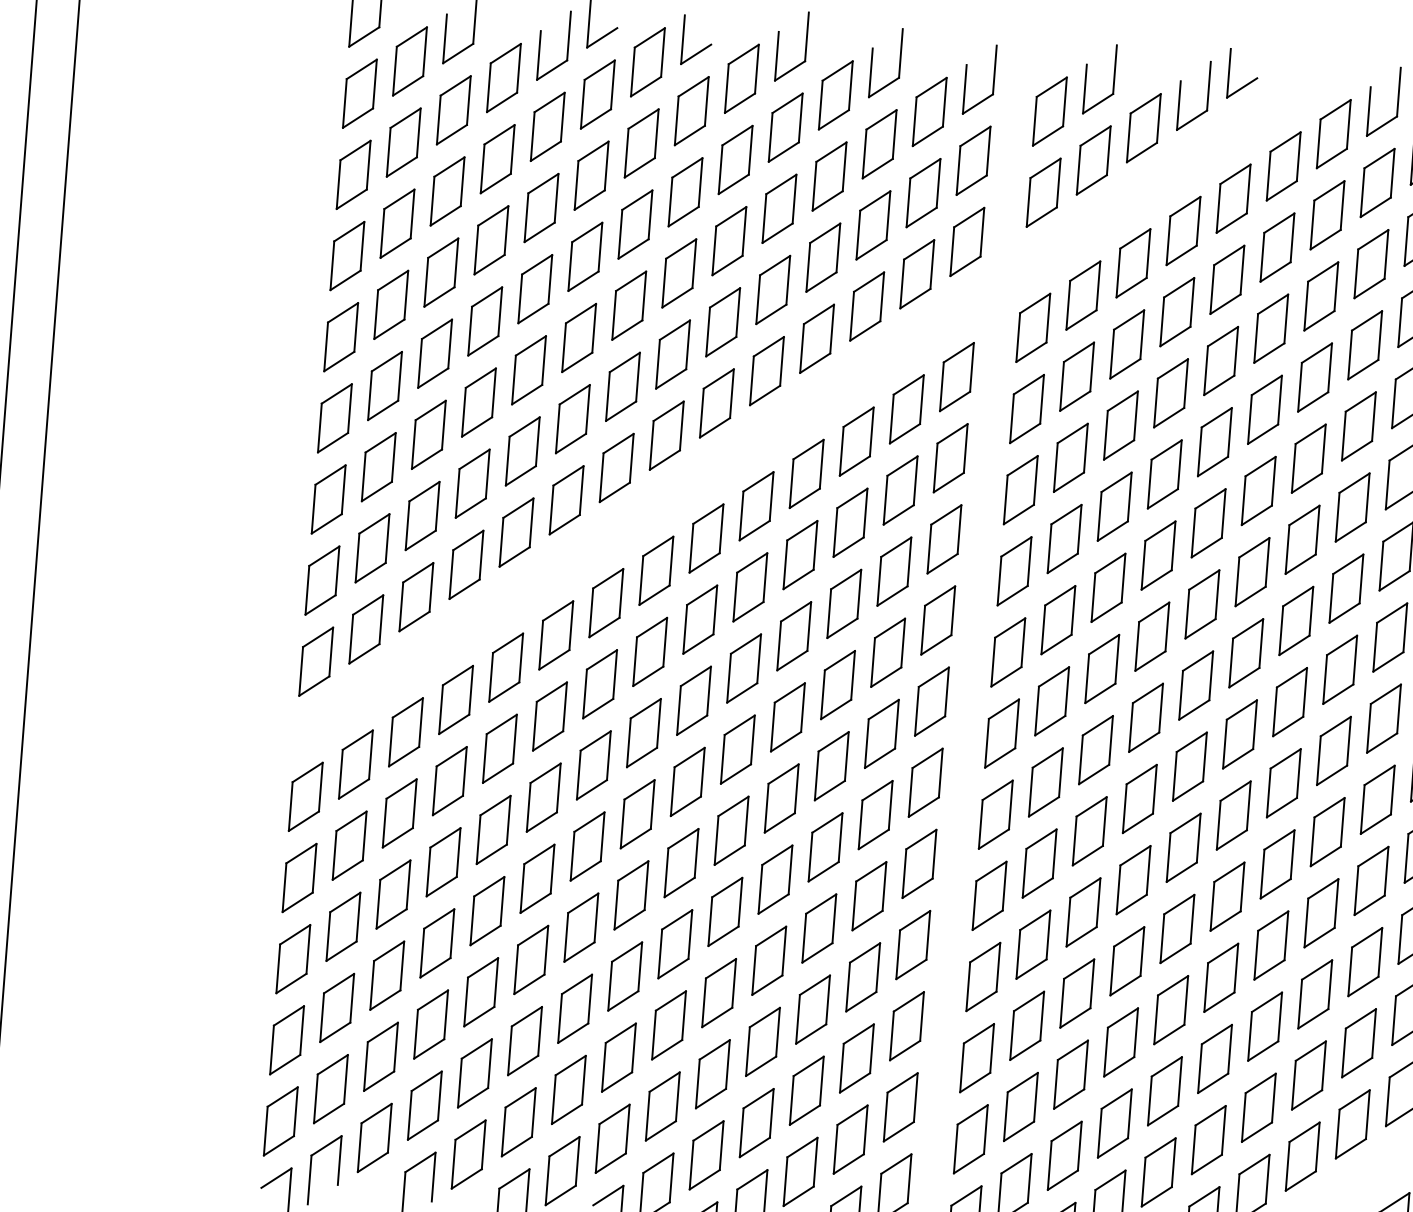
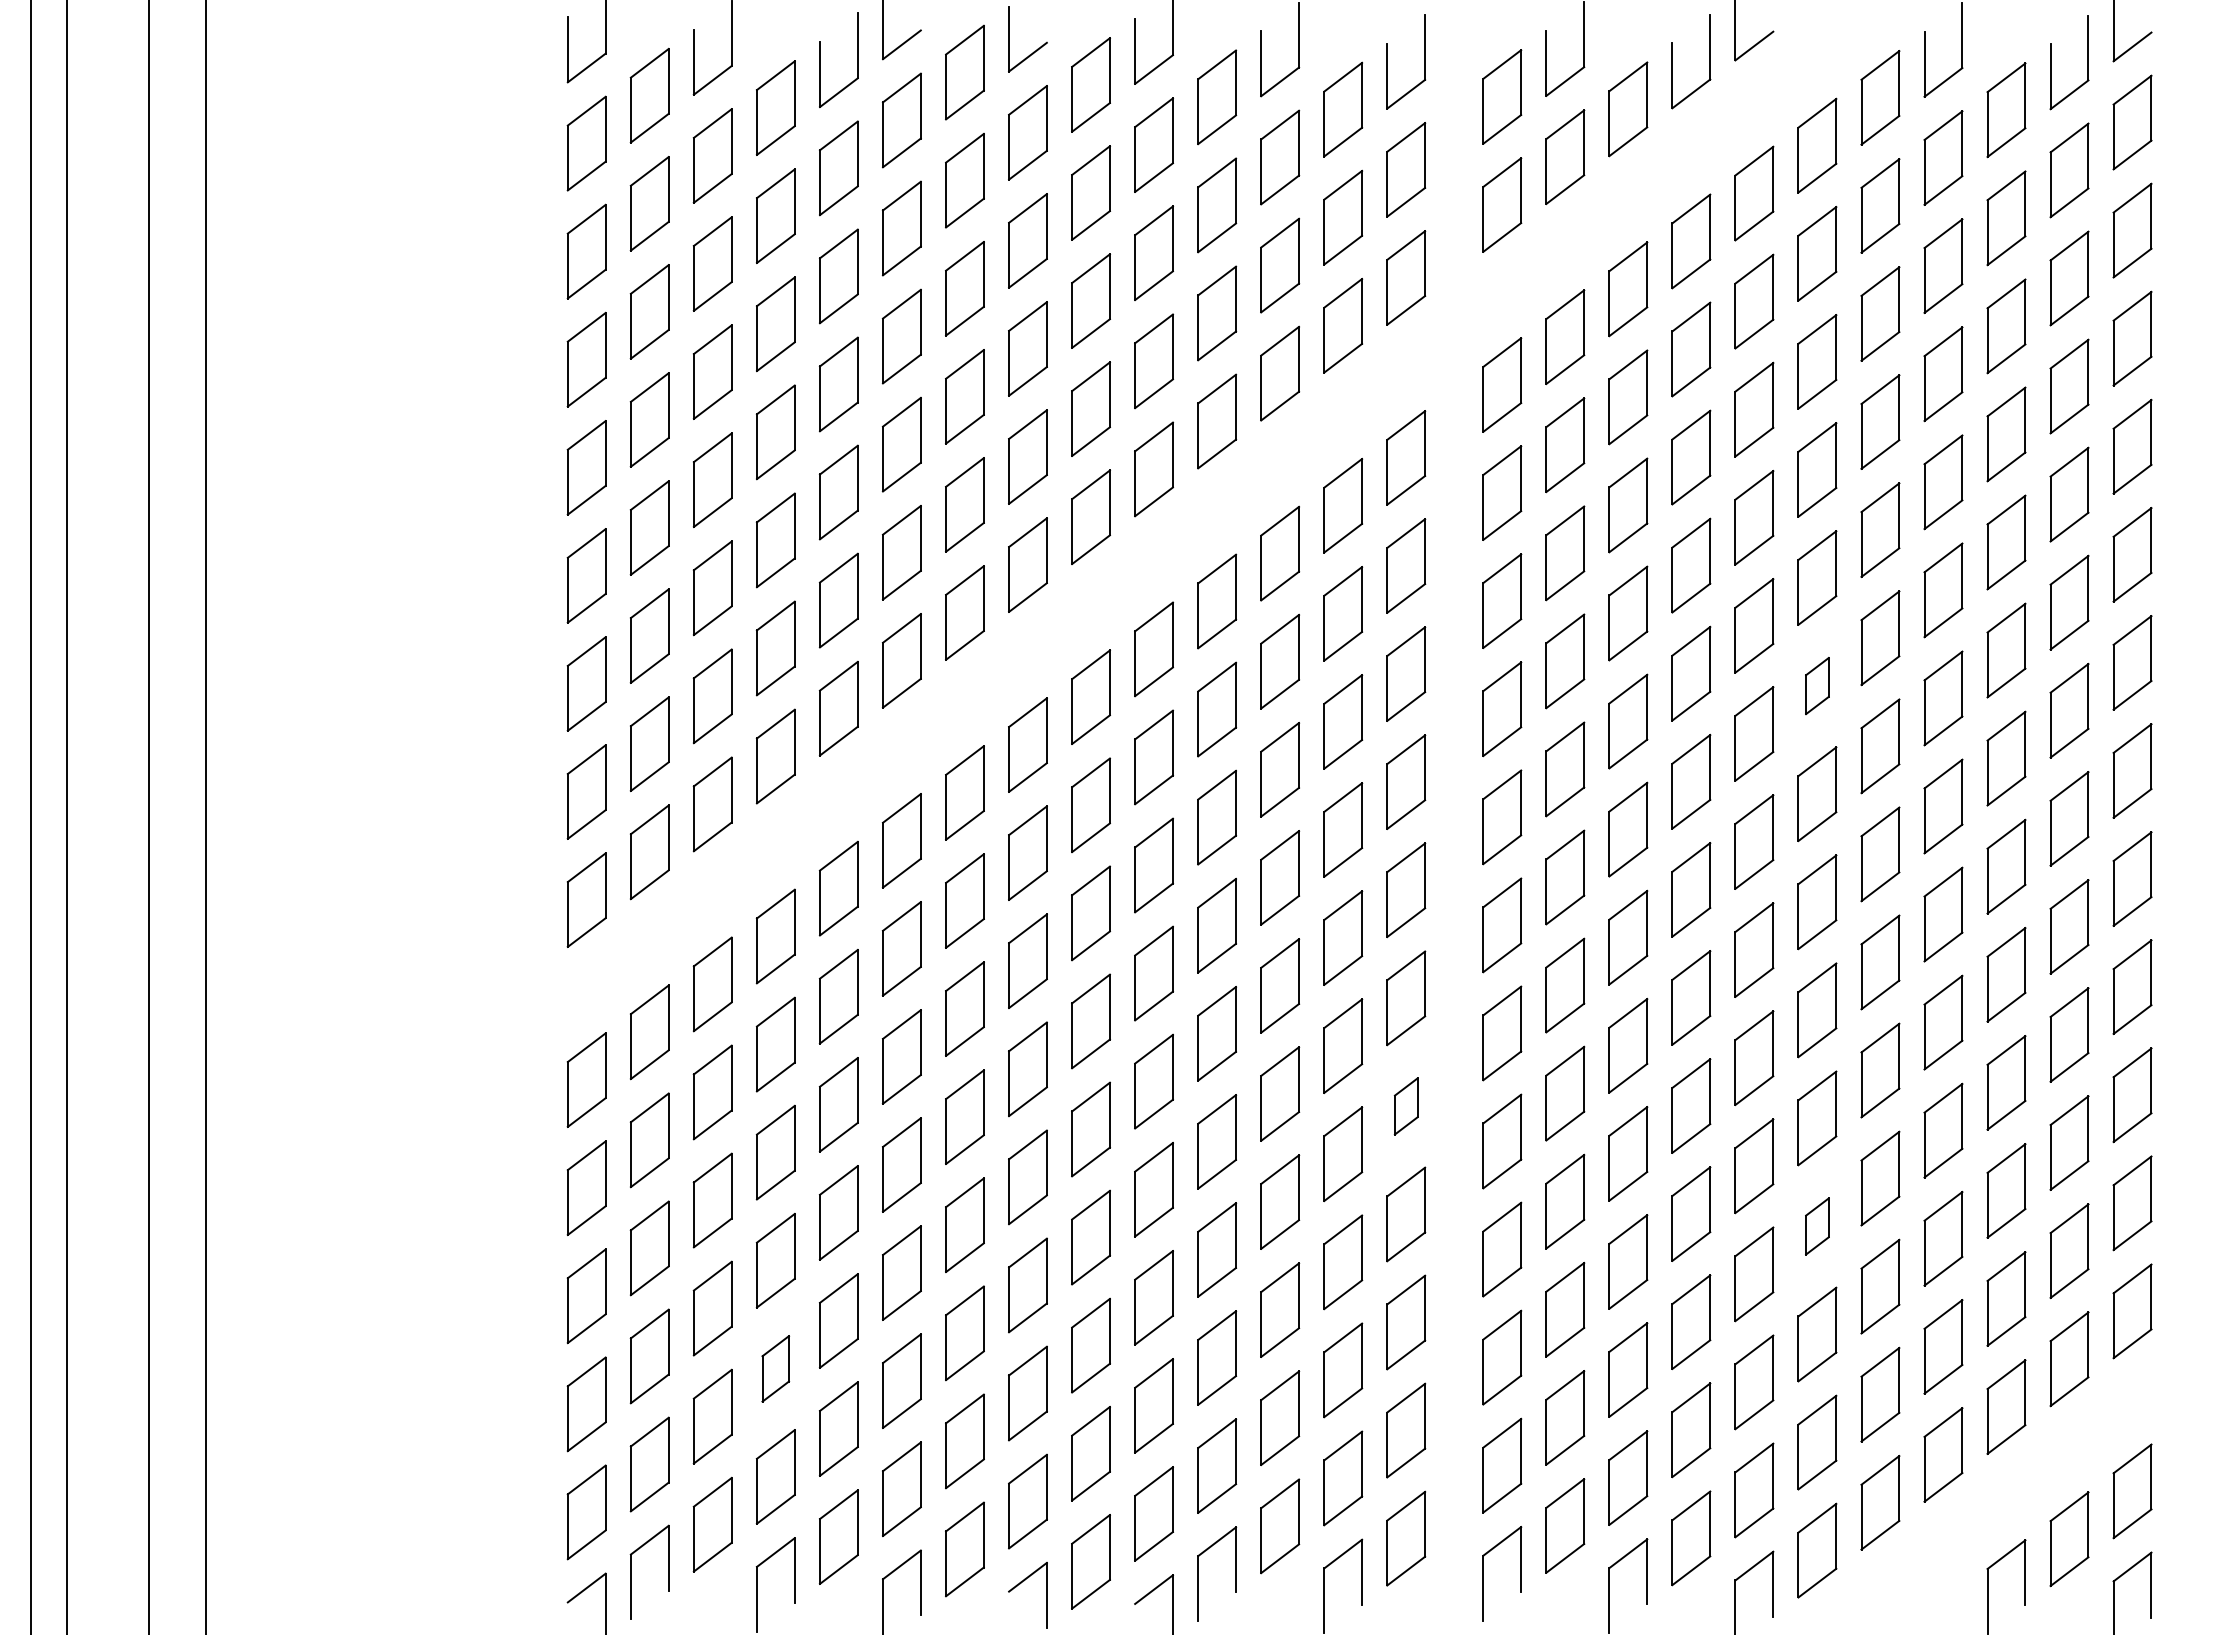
part: (1252, 571) -> (1817, 685), size x0.6
part: (919, 864) -> (1406, 1106), size x0.6
part: (1221, 977) -> (1817, 1226), size x0.6
part: (430, 1024) -> (775, 1368), size x0.7

